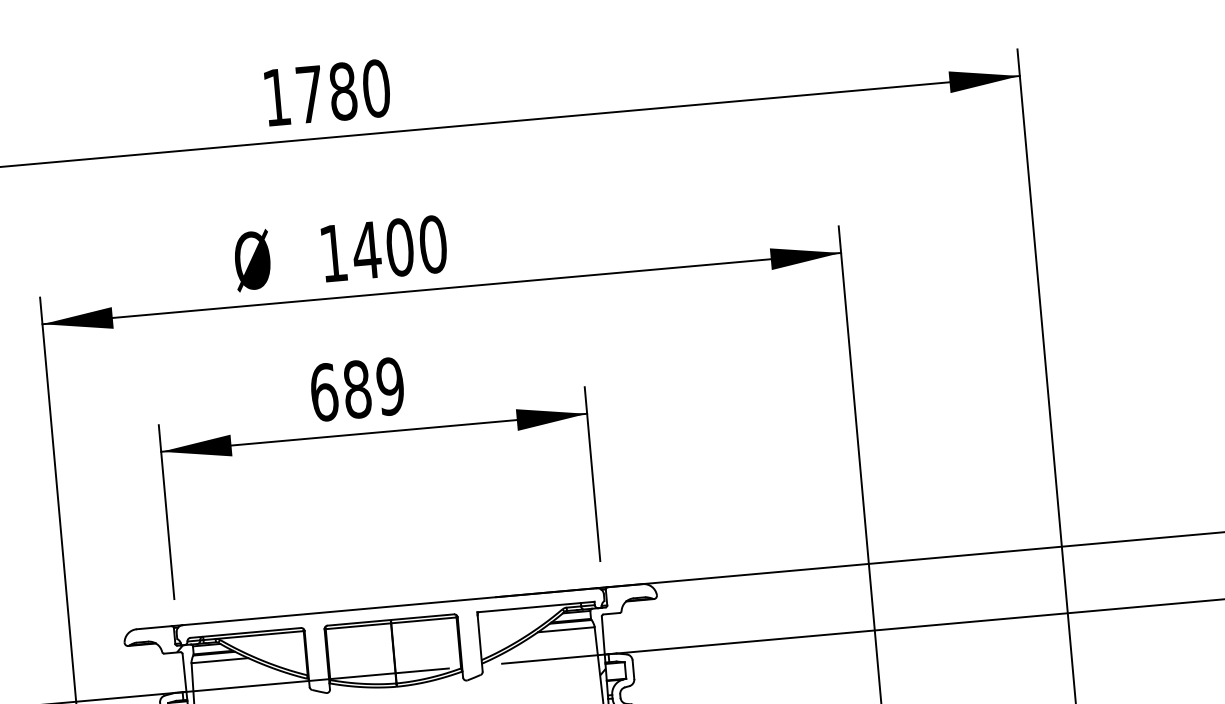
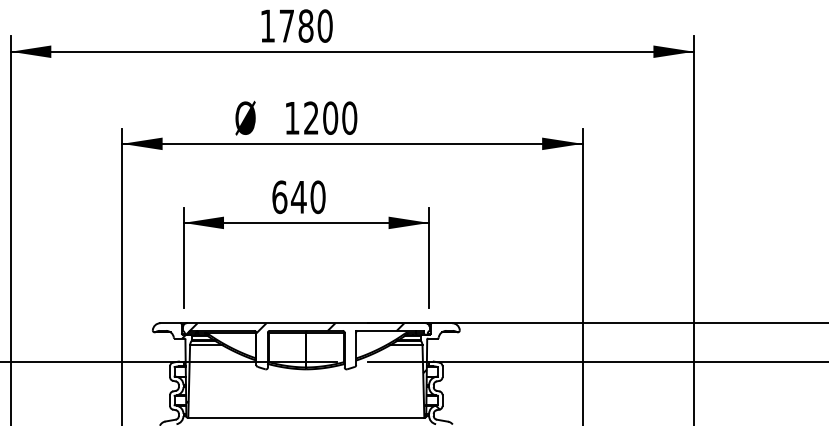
text: (366, 249) -> (311, 117), 1400 -> 1200
text: (374, 388) -> (308, 197), 689 -> 640
hatch: (371, 617) -> (295, 328), added

